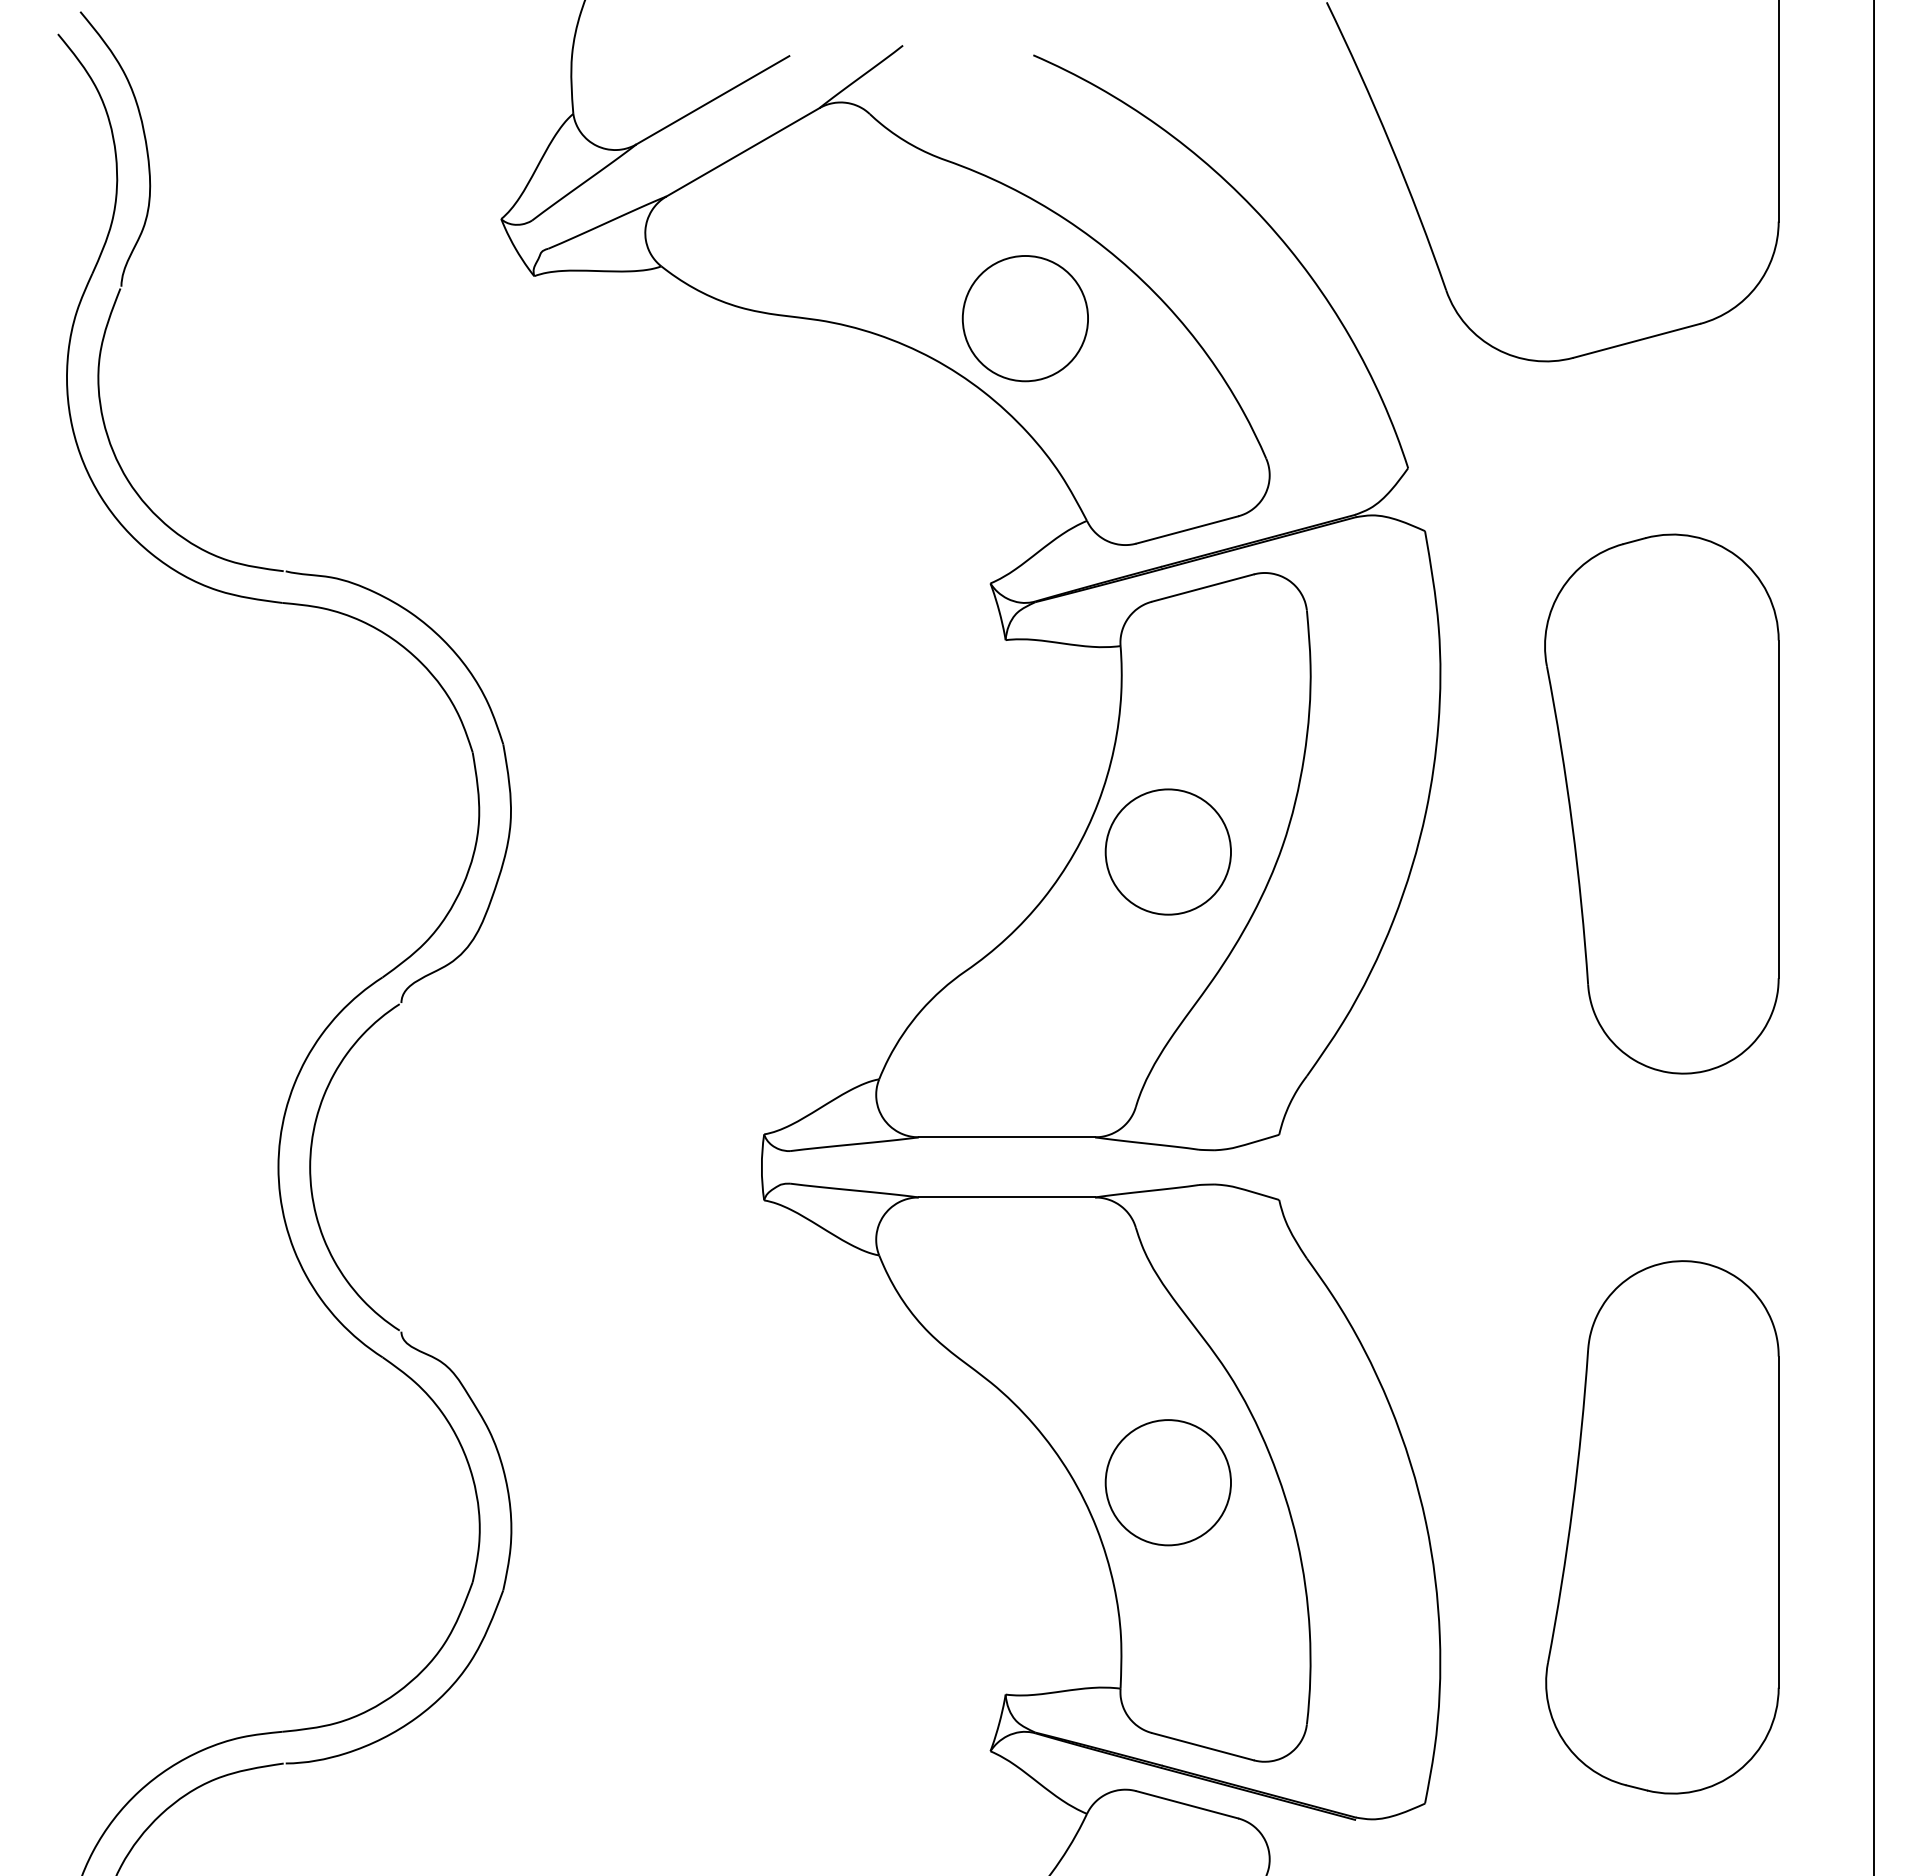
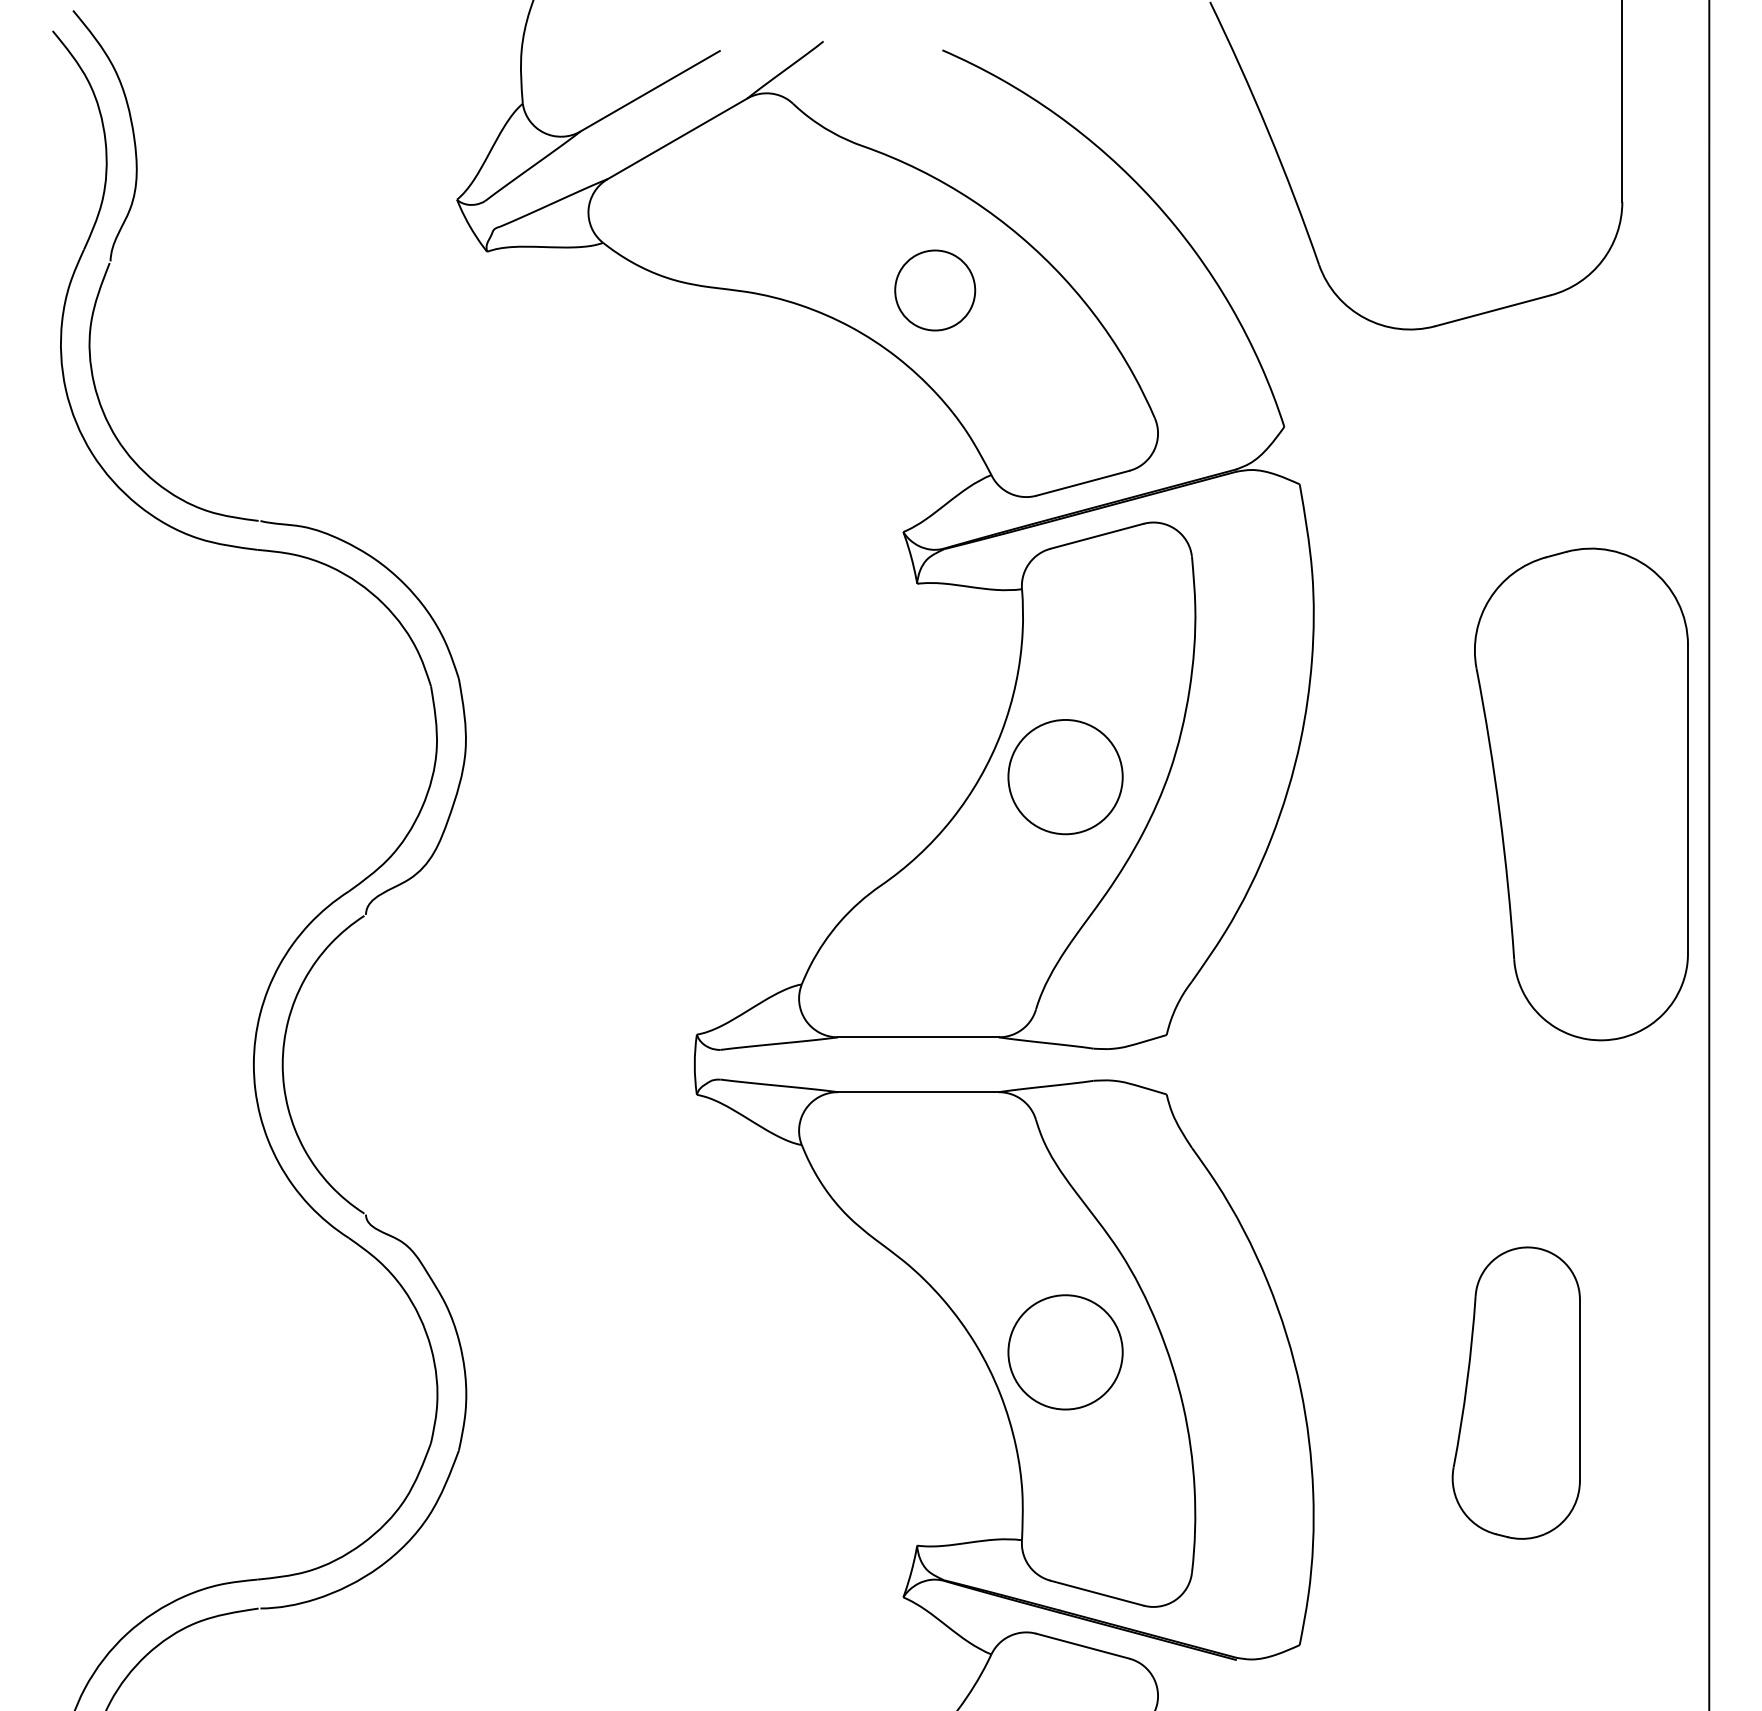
circle: (1025, 318) -> (935, 290), size x0.7
part: (1661, 803) -> (1581, 793), moved
part: (1662, 1527) -> (1516, 1393), size x0.6

